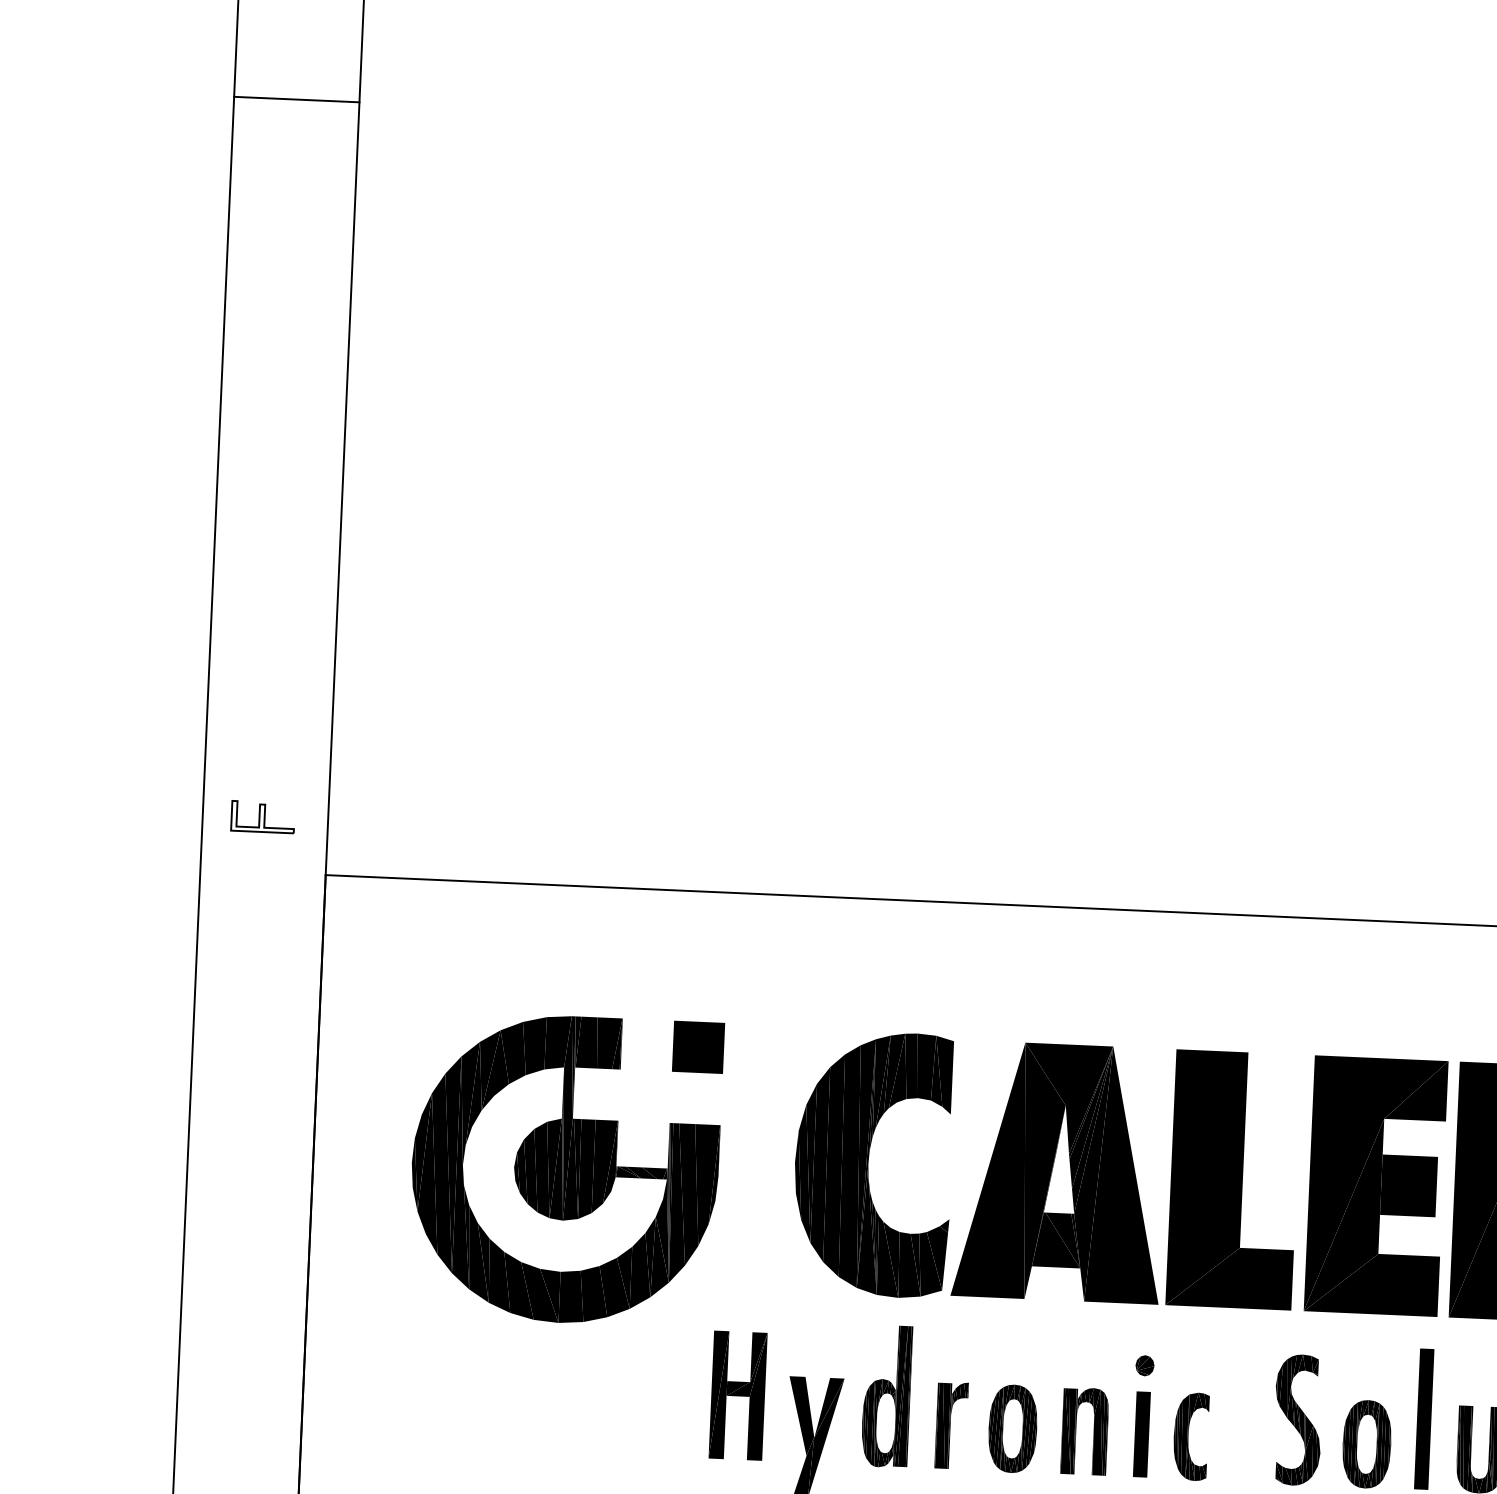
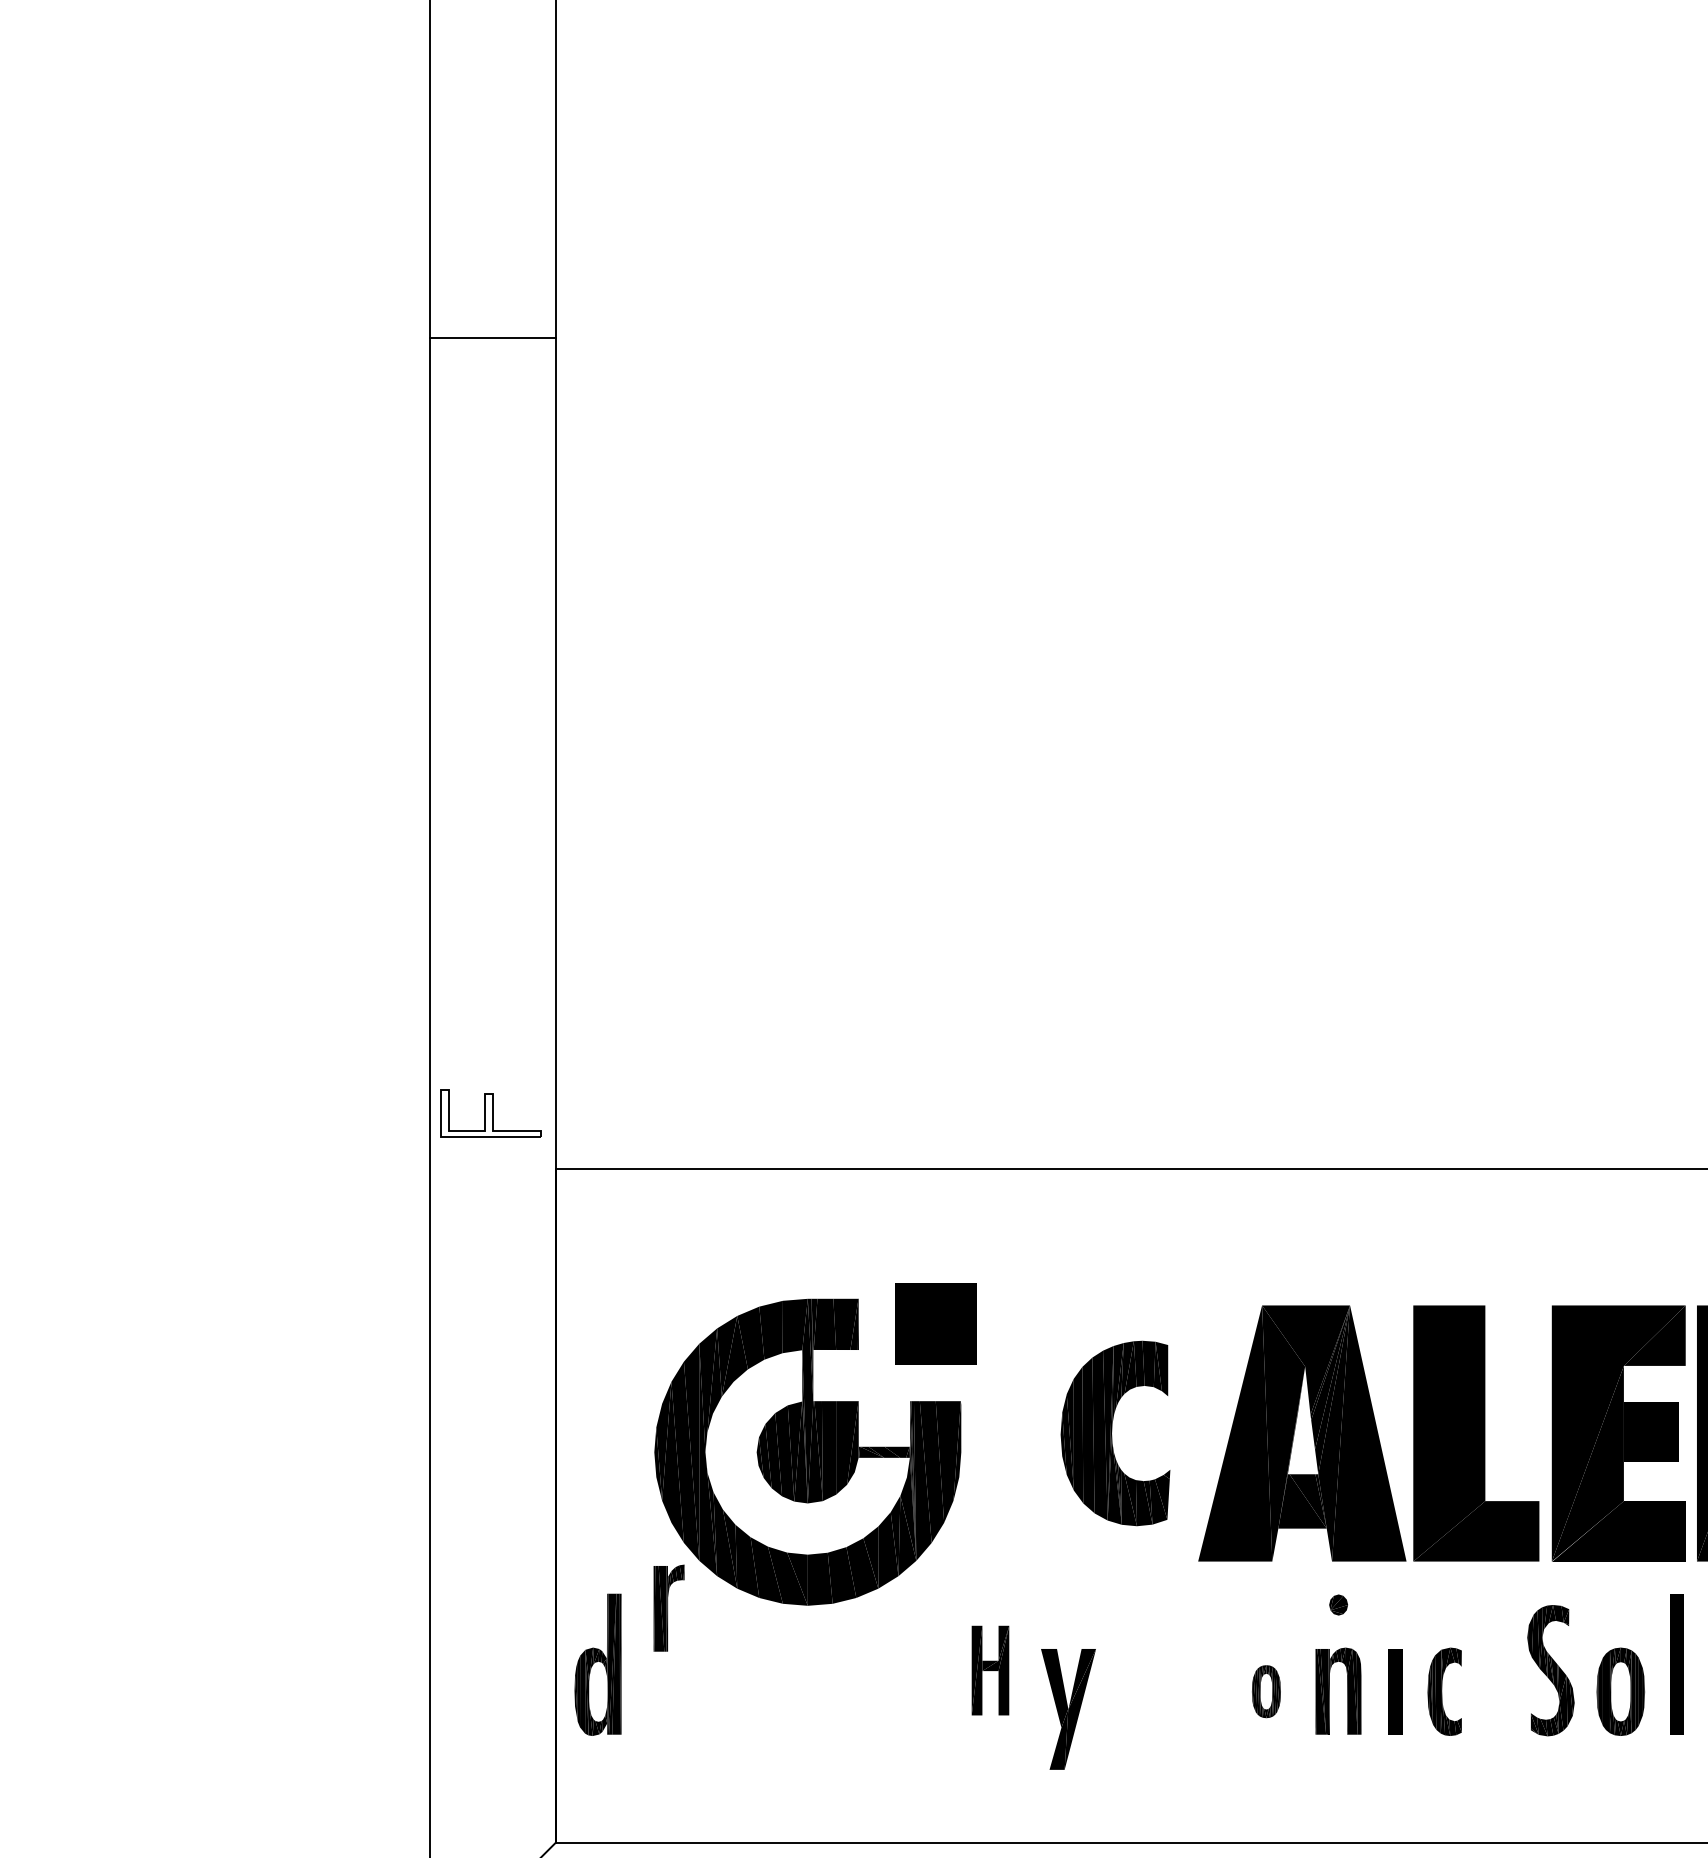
line: (296, 100) -> (492, 338), moved
part: (262, 816) -> (490, 1112), size x1.6
part: (698, 1047) -> (935, 1324), size x1.6
part: (873, 1164) -> (1115, 1433), size x0.7
part: (1144, 1365) -> (1338, 1604), moved
part: (738, 1395) -> (990, 1670), size x0.7
part: (886, 1395) -> (597, 1664), moved
part: (951, 1424) -> (668, 1607), moved
part: (1012, 1428) -> (1266, 1691), size x0.6

